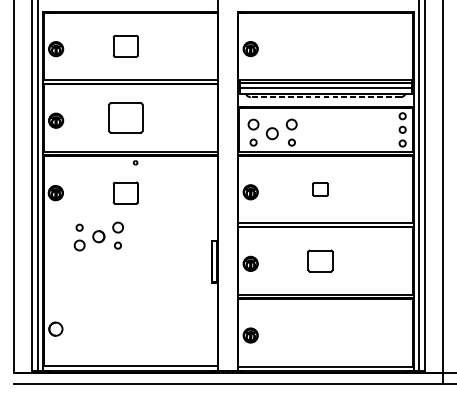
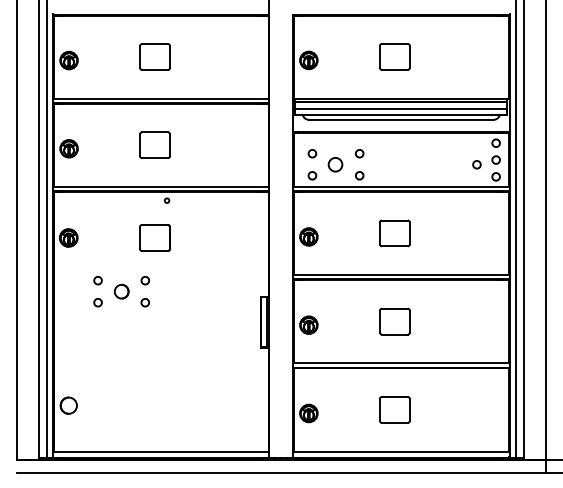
part: (320, 45) -> (394, 56), added
line: (325, 96) -> (400, 119), dashed -> solid
part: (125, 117) -> (154, 144), size x0.71
circle: (253, 124) -> (312, 153), size x0.62
circle: (291, 124) -> (359, 153), size x0.62
circle: (386, 133) -> (476, 164), added
part: (320, 189) -> (394, 233), size x1.67
part: (117, 227) -> (144, 280), size x0.62
part: (79, 245) -> (97, 302), size x0.62
part: (320, 332) -> (394, 409), added

